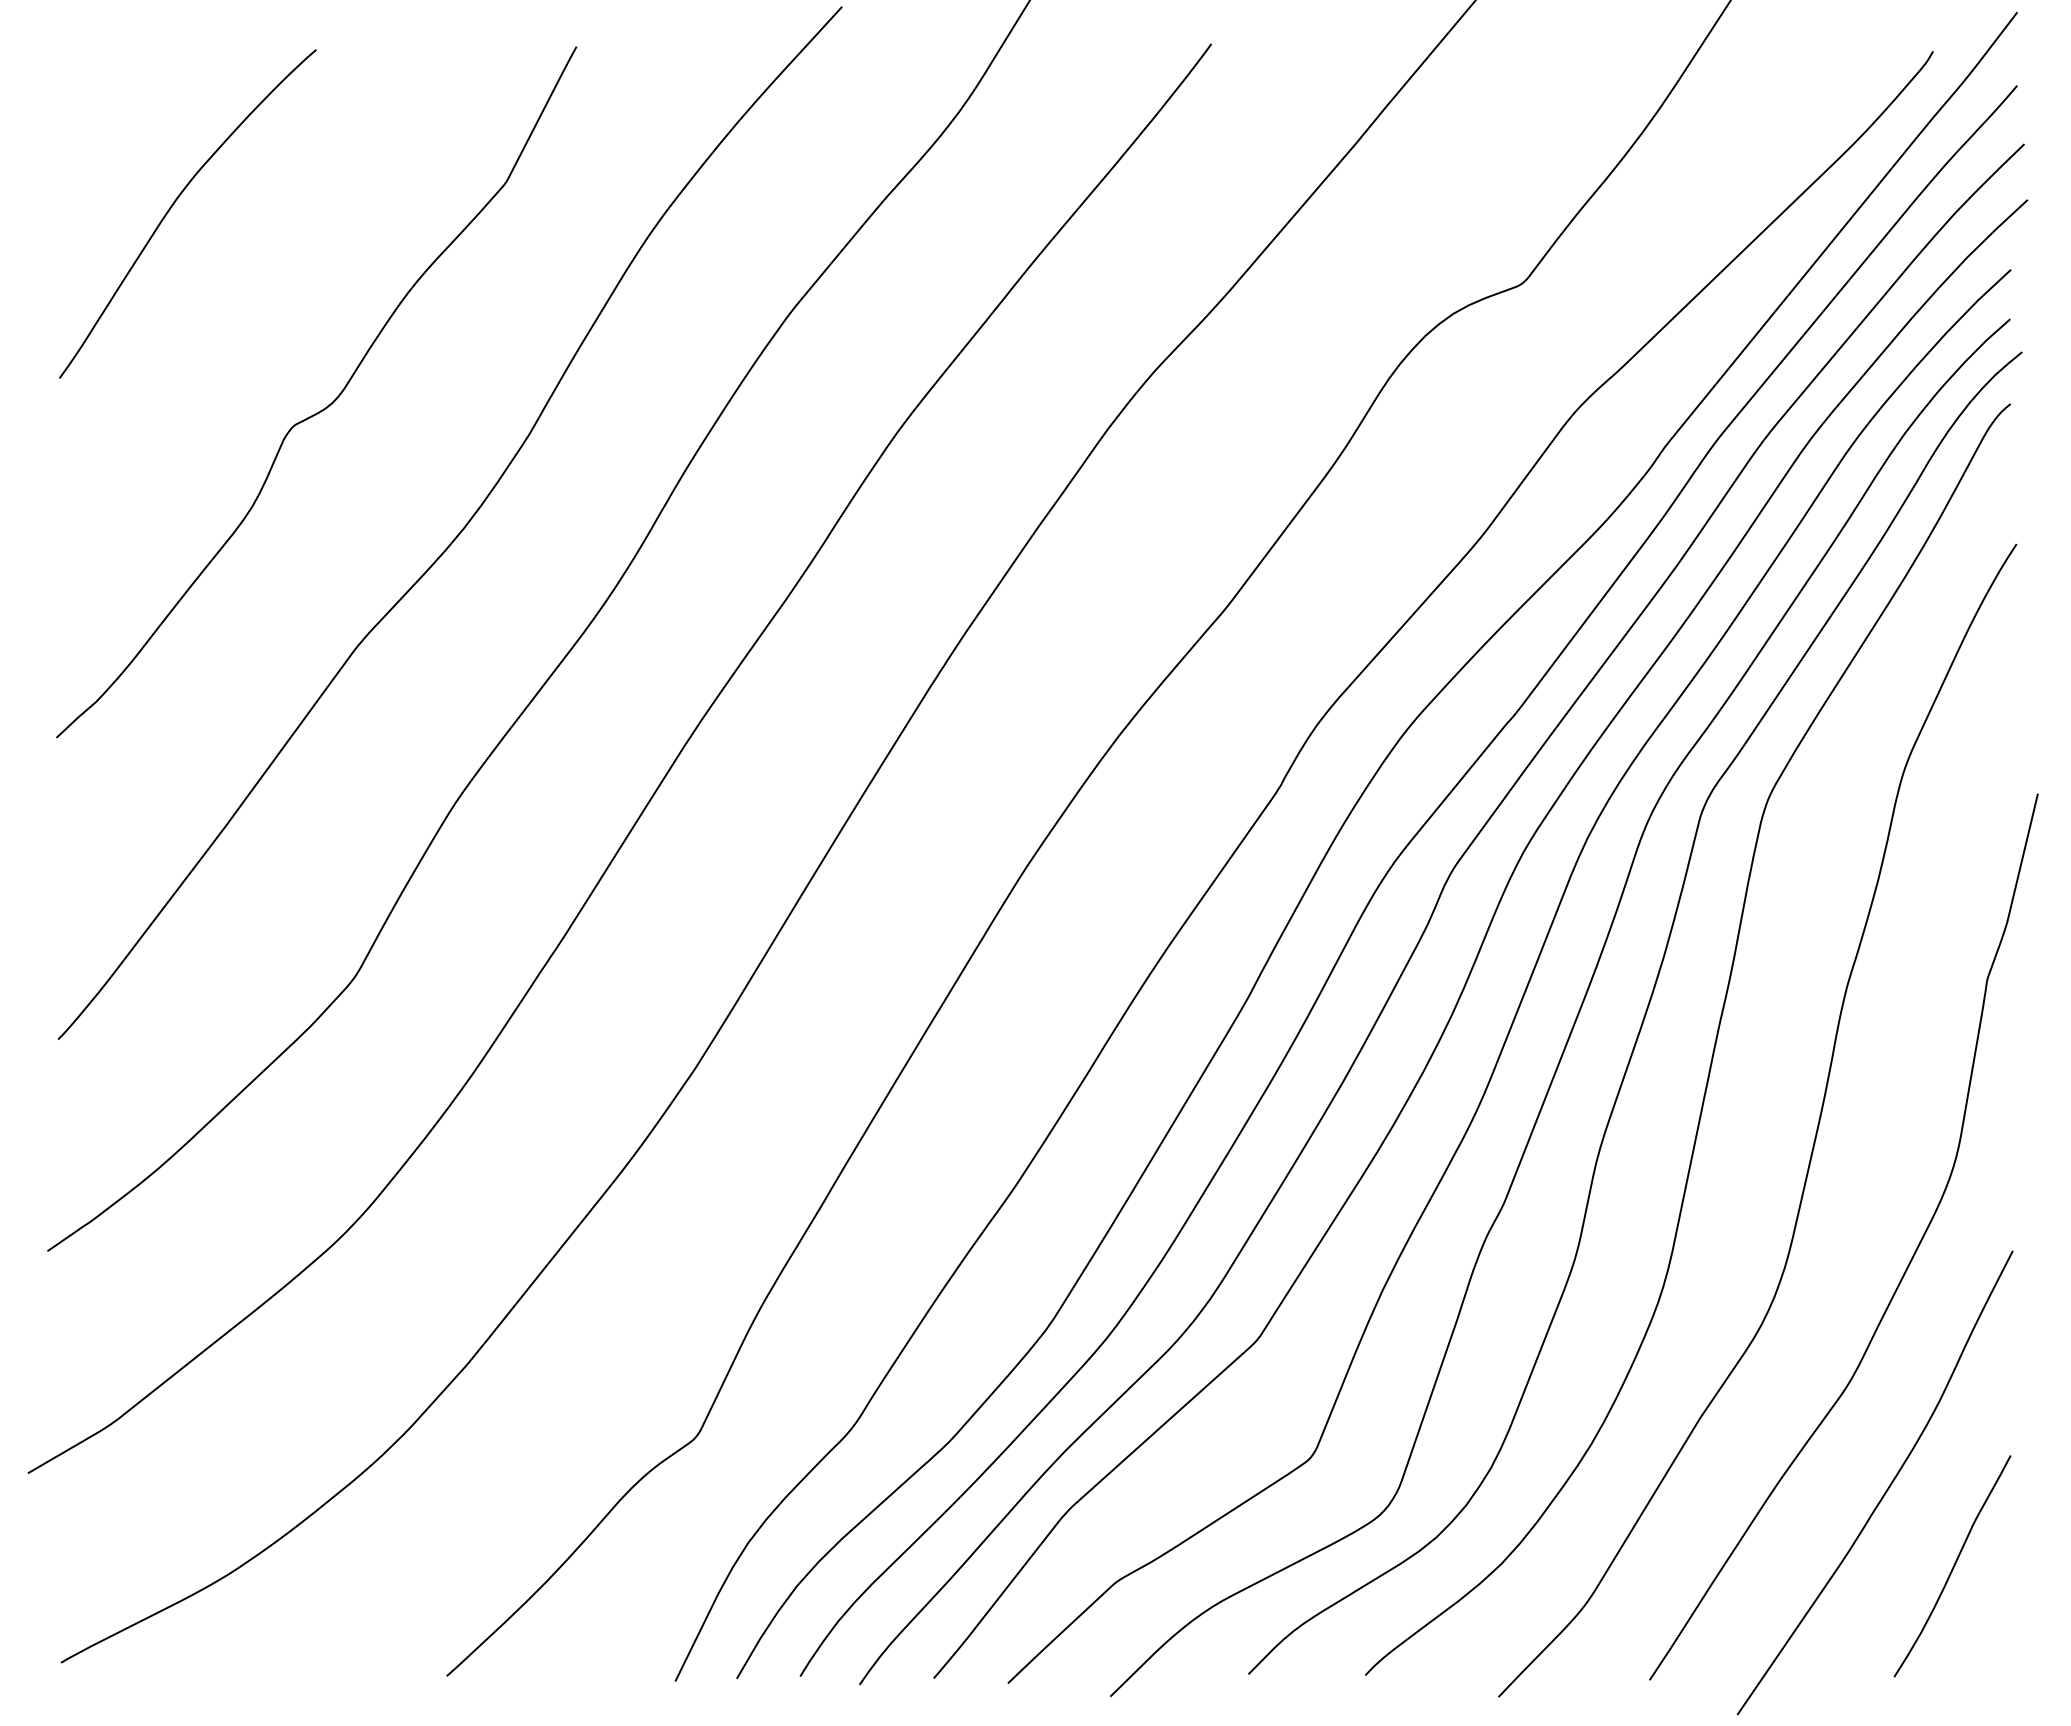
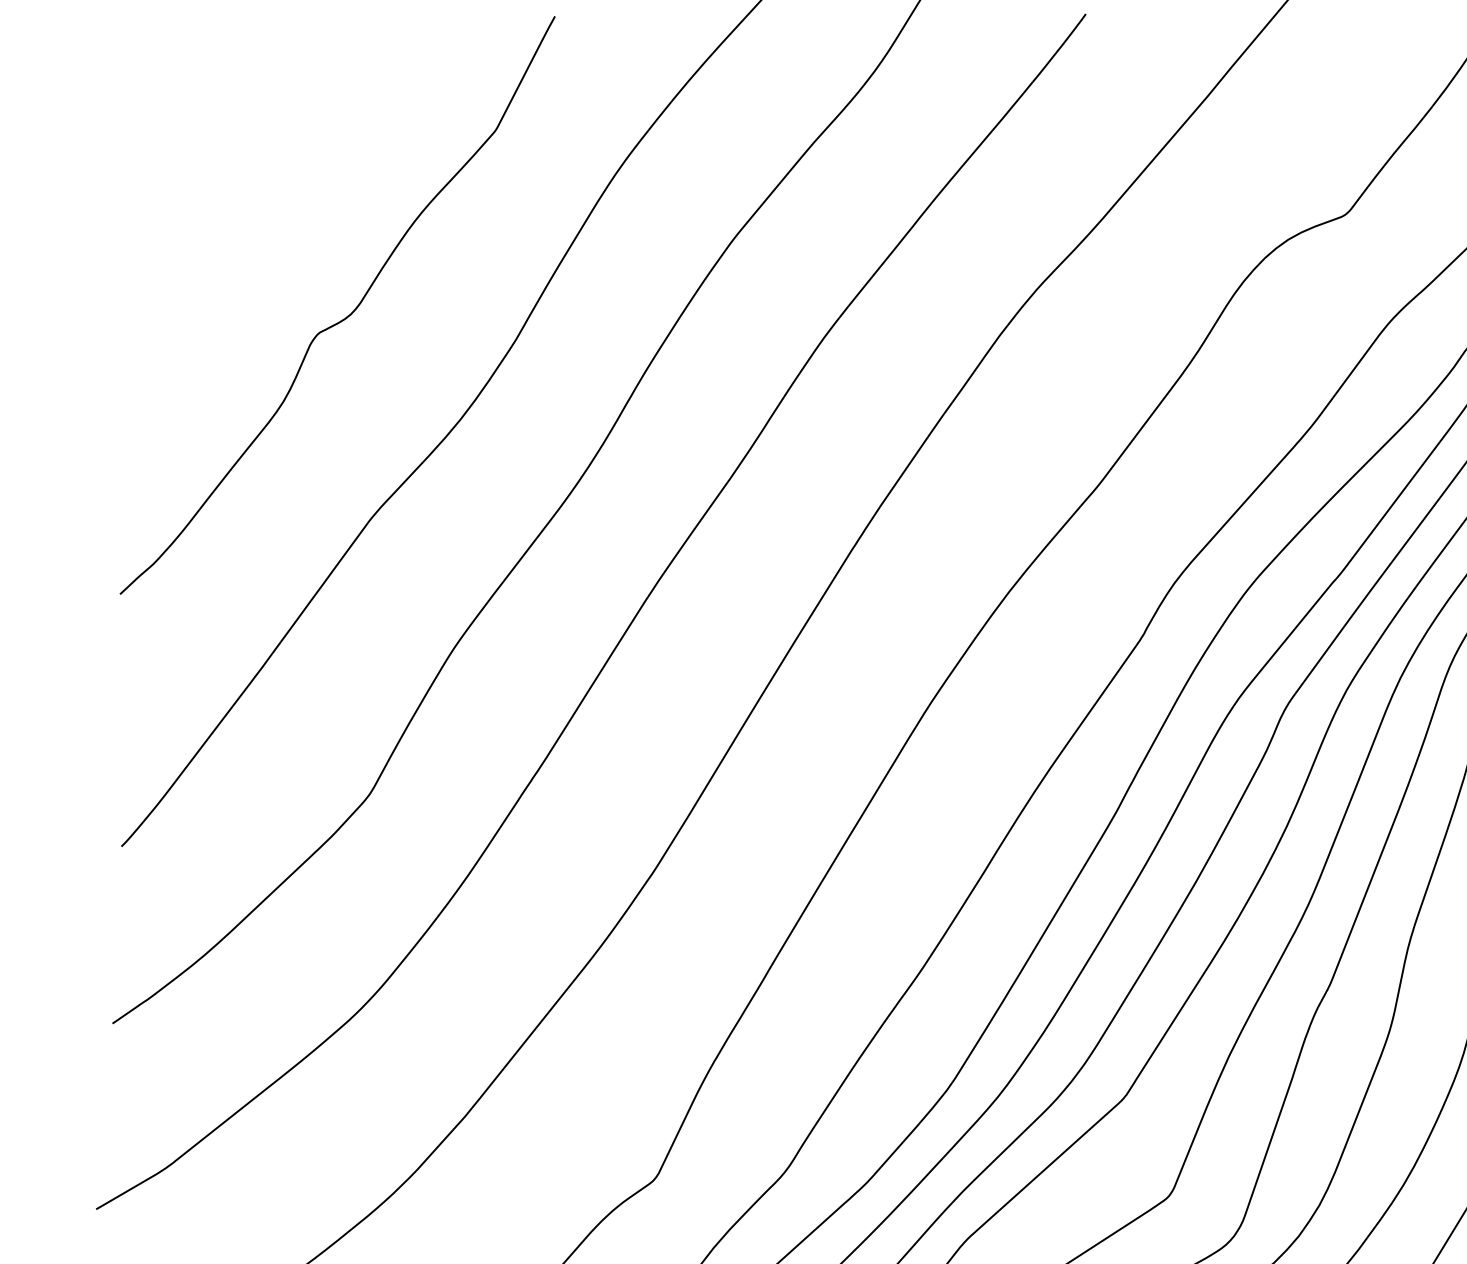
curve: (174, 204) -> (218, 148), removed

